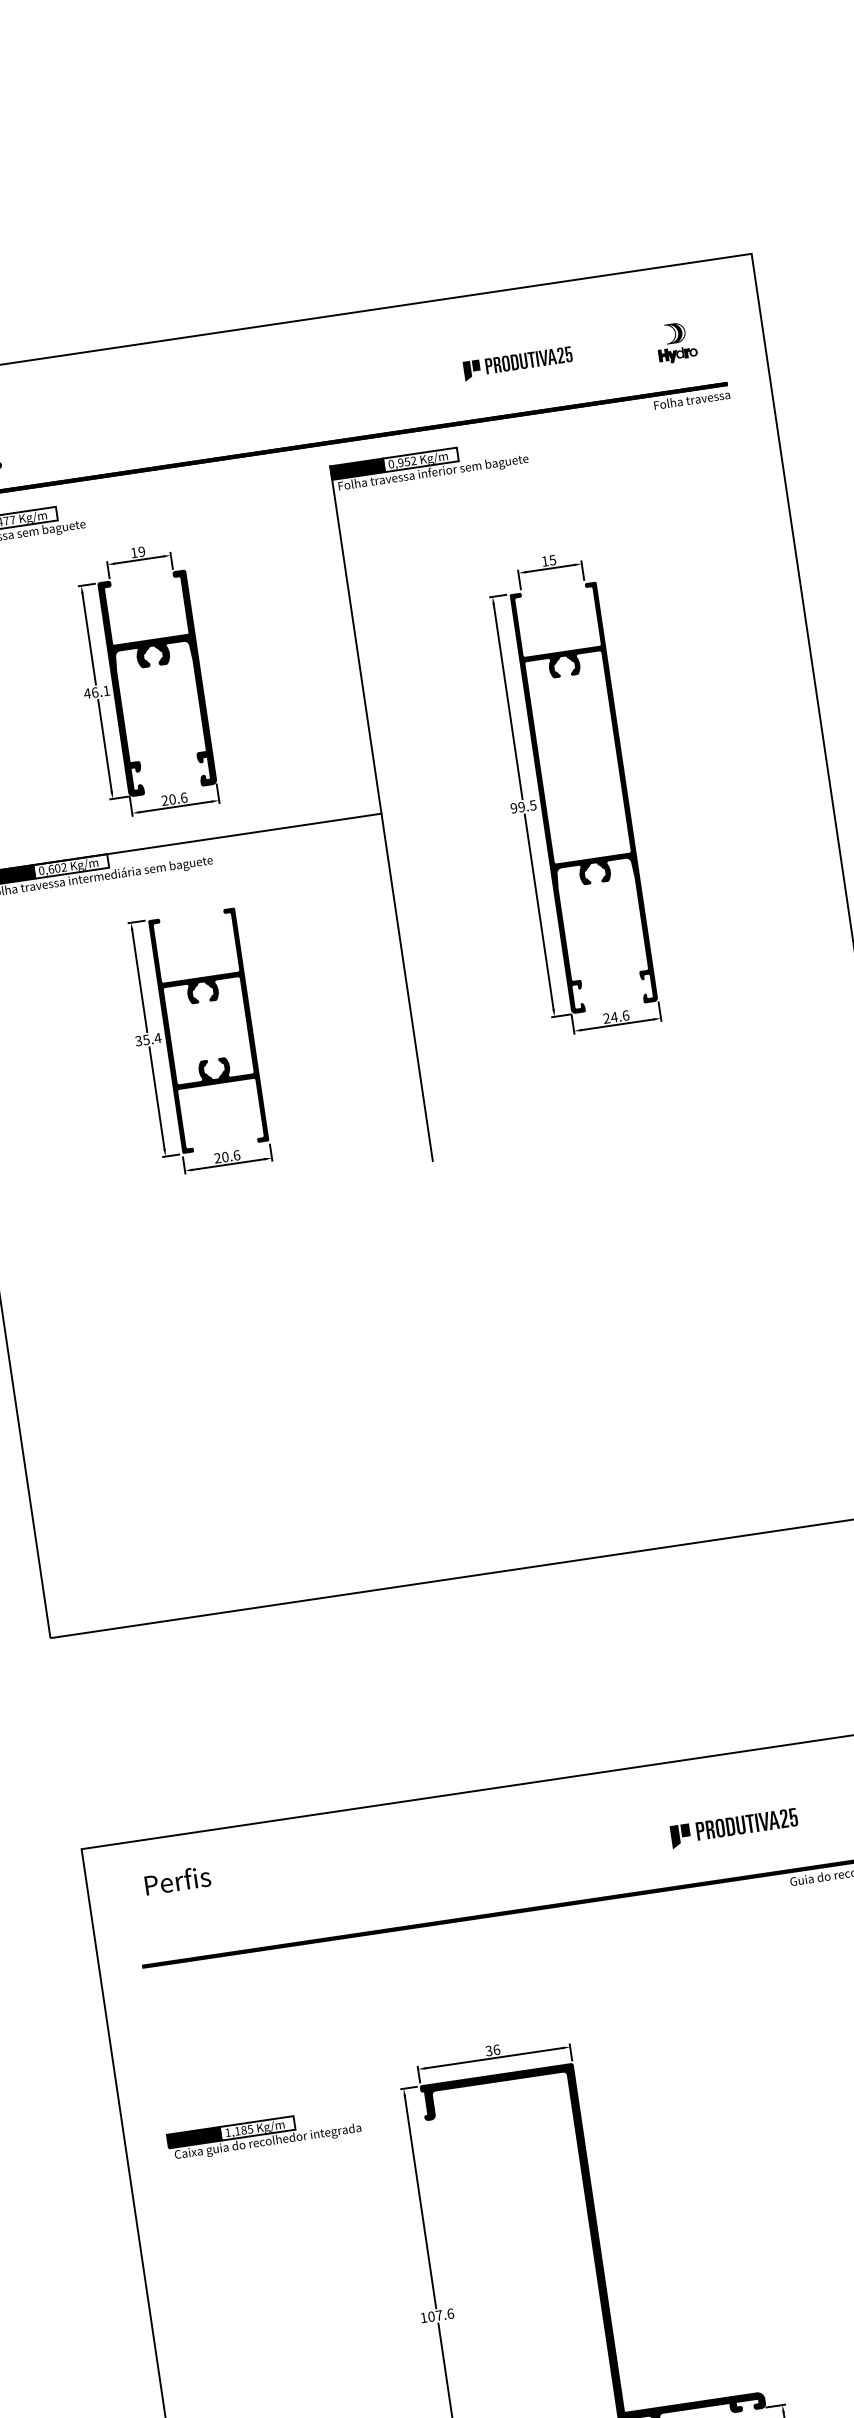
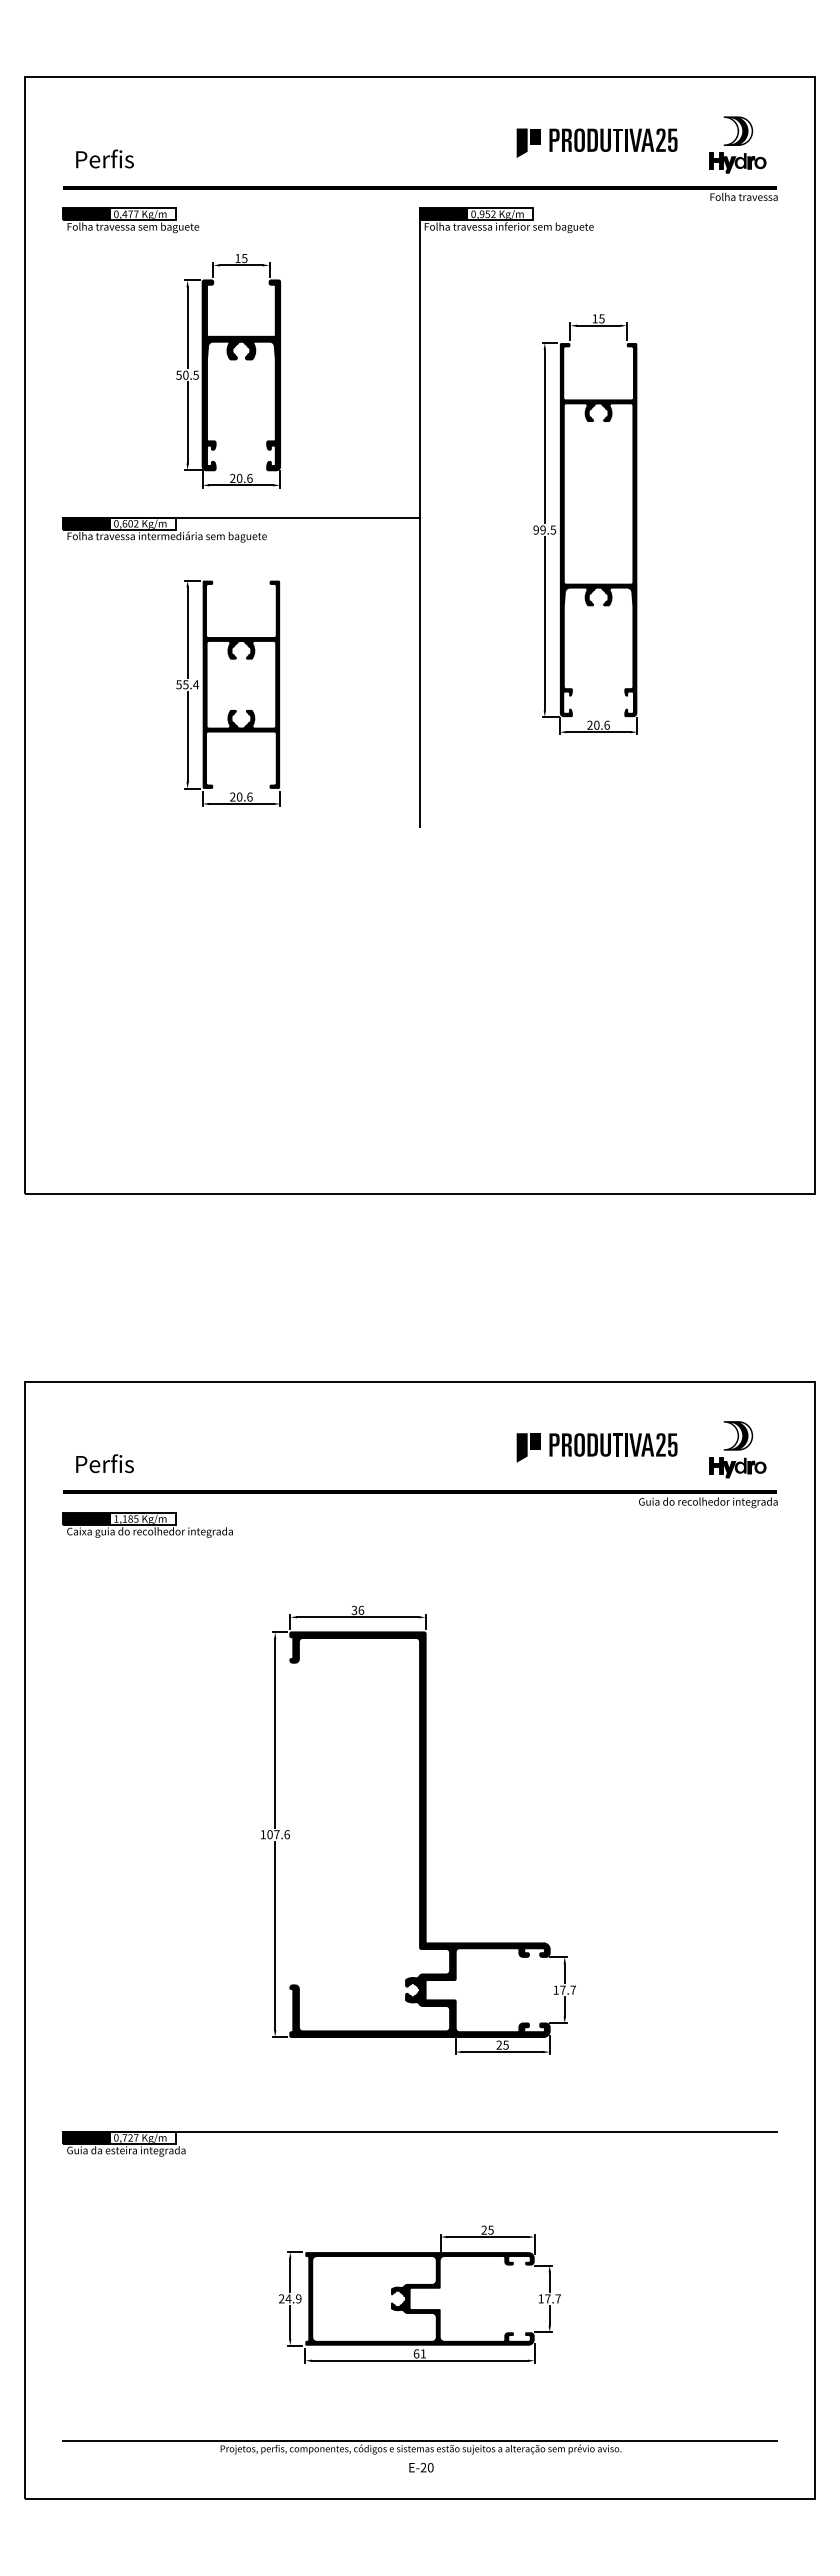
part: (676, 342) -> (737, 144), size x1.67
part: (517, 363) -> (596, 142), size x1.67
text: (141, 550) -> (244, 257), 19 -> 15
text: (96, 691) -> (187, 374), 46.1 -> 50.5
text: (613, 1016) -> (596, 724), 24.6 -> 20.6
text: (137, 1039) -> (178, 683), 35.4 -> 55.4
part: (733, 1828) -> (596, 1447), size x1.43
text: (177, 1880) -> (104, 1463), moved
part: (263, 2133) -> (147, 1524), moved

